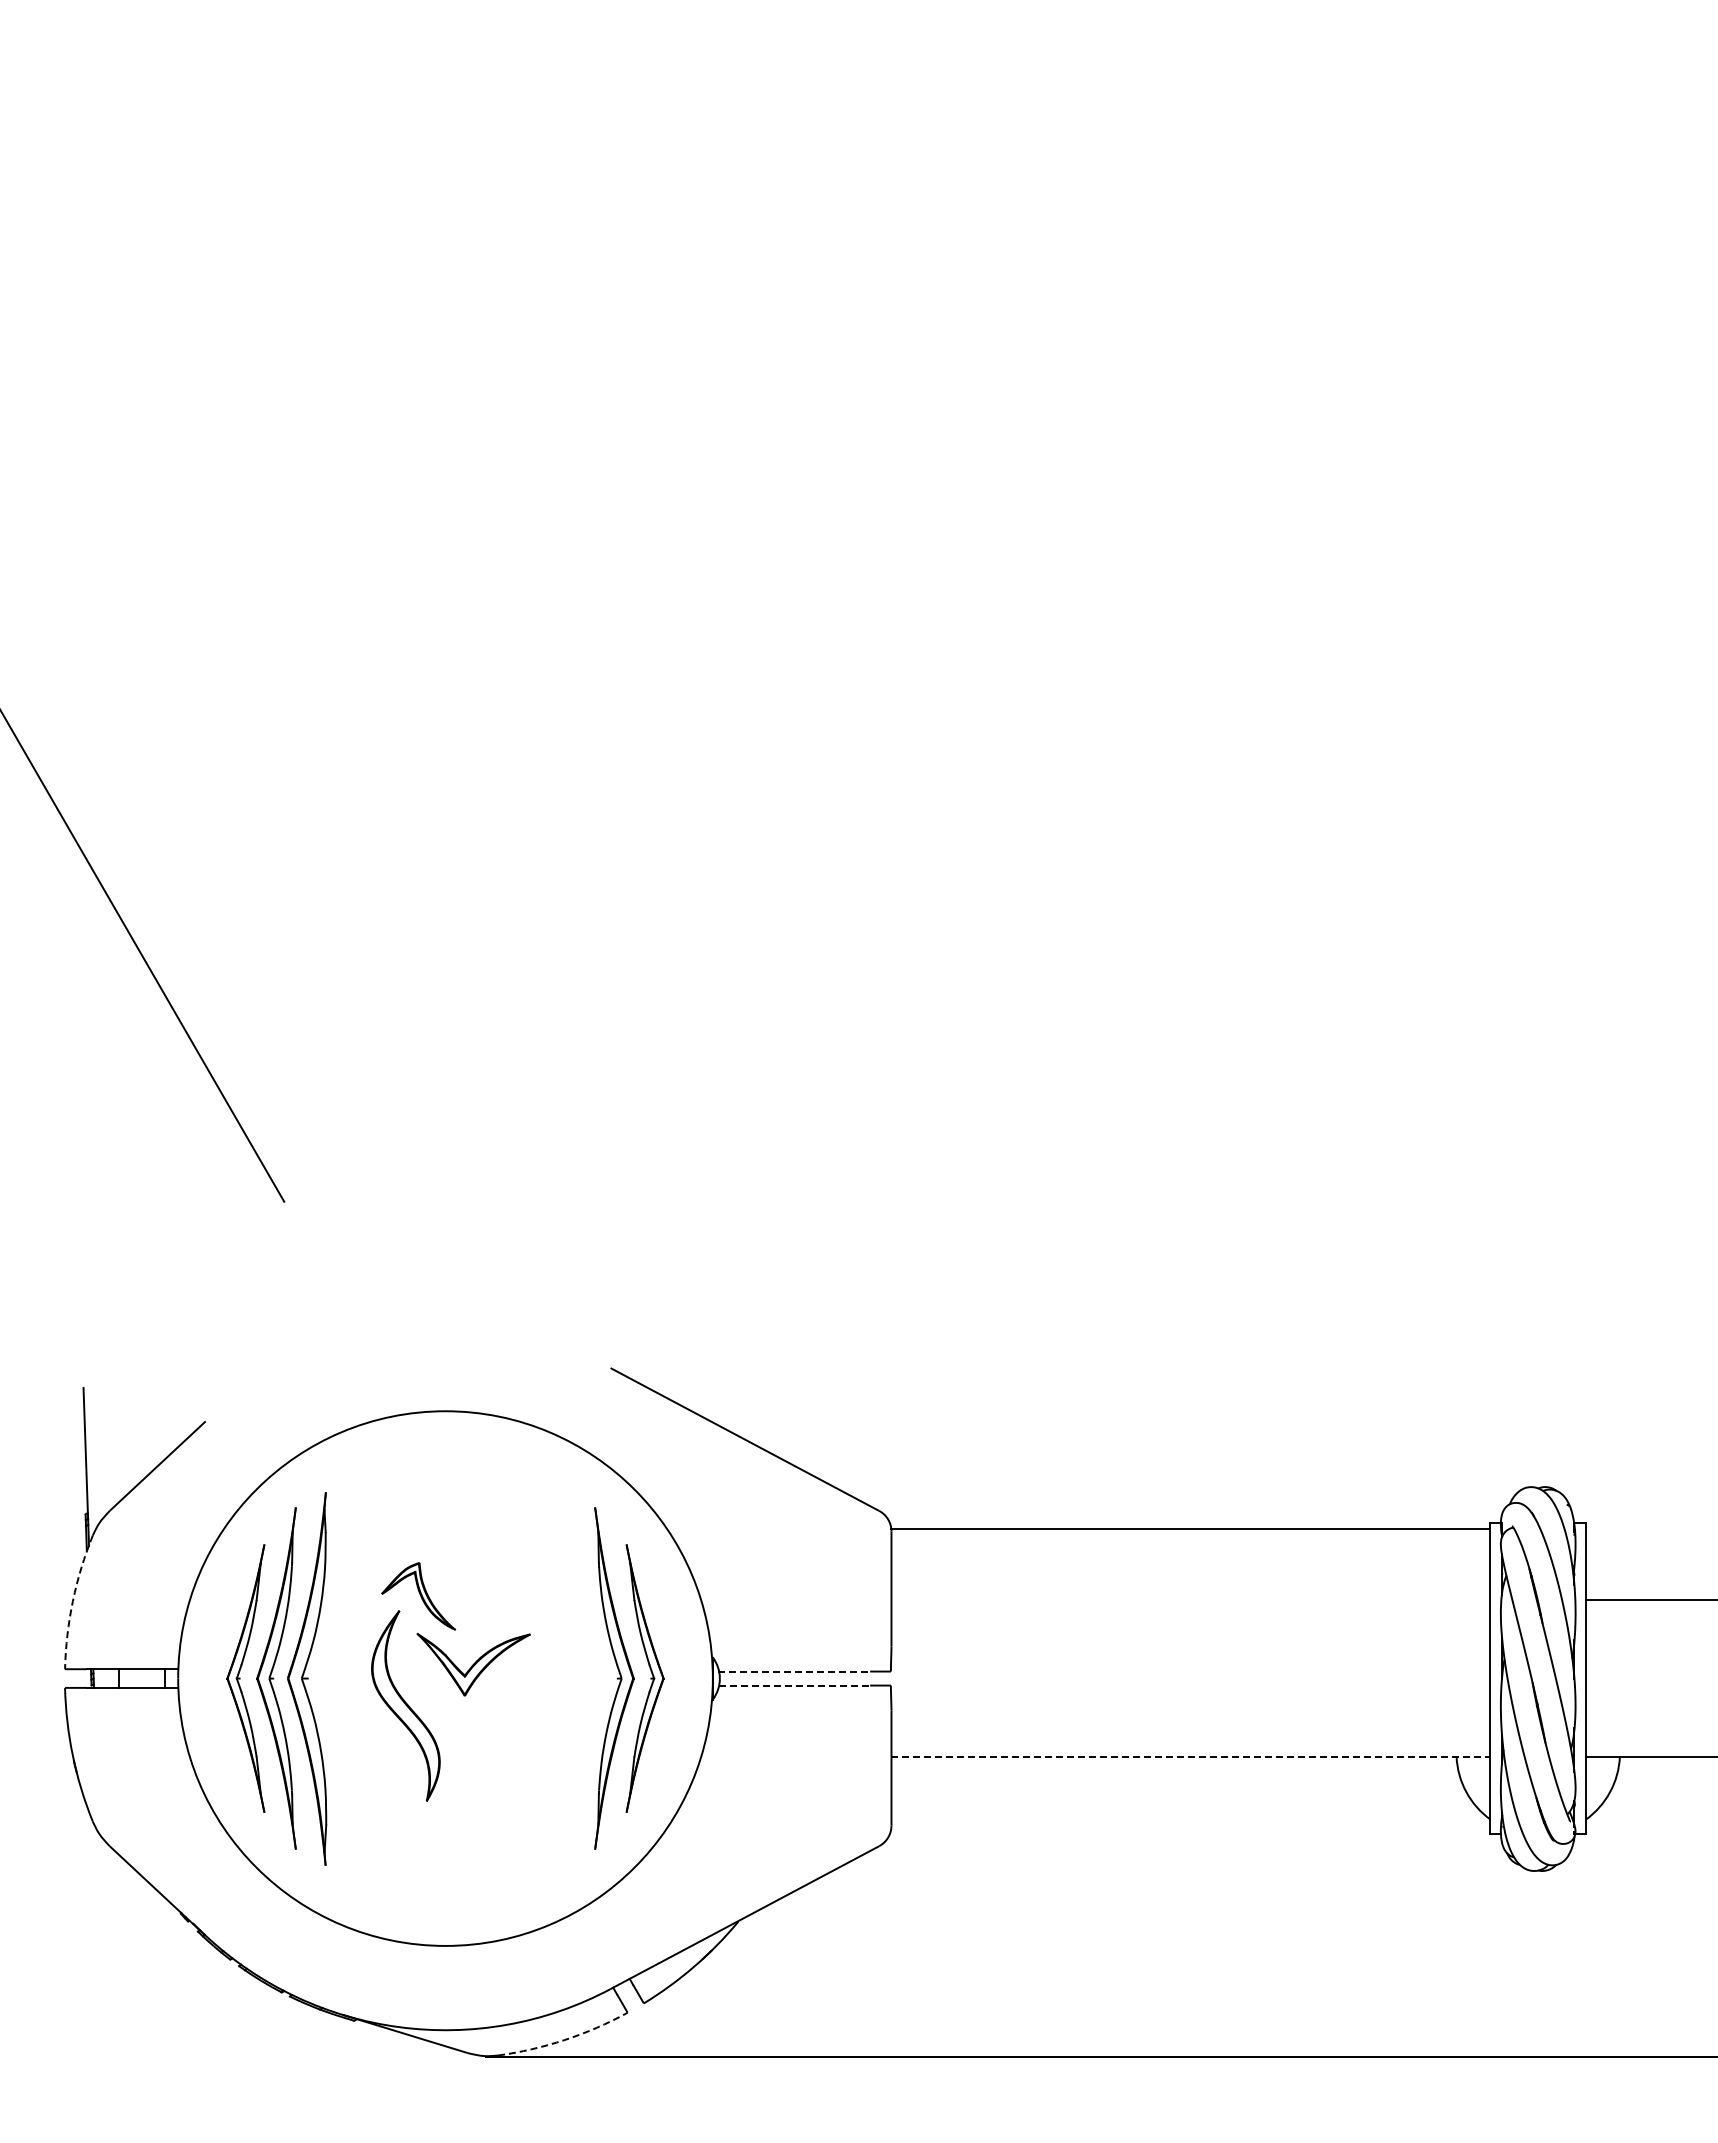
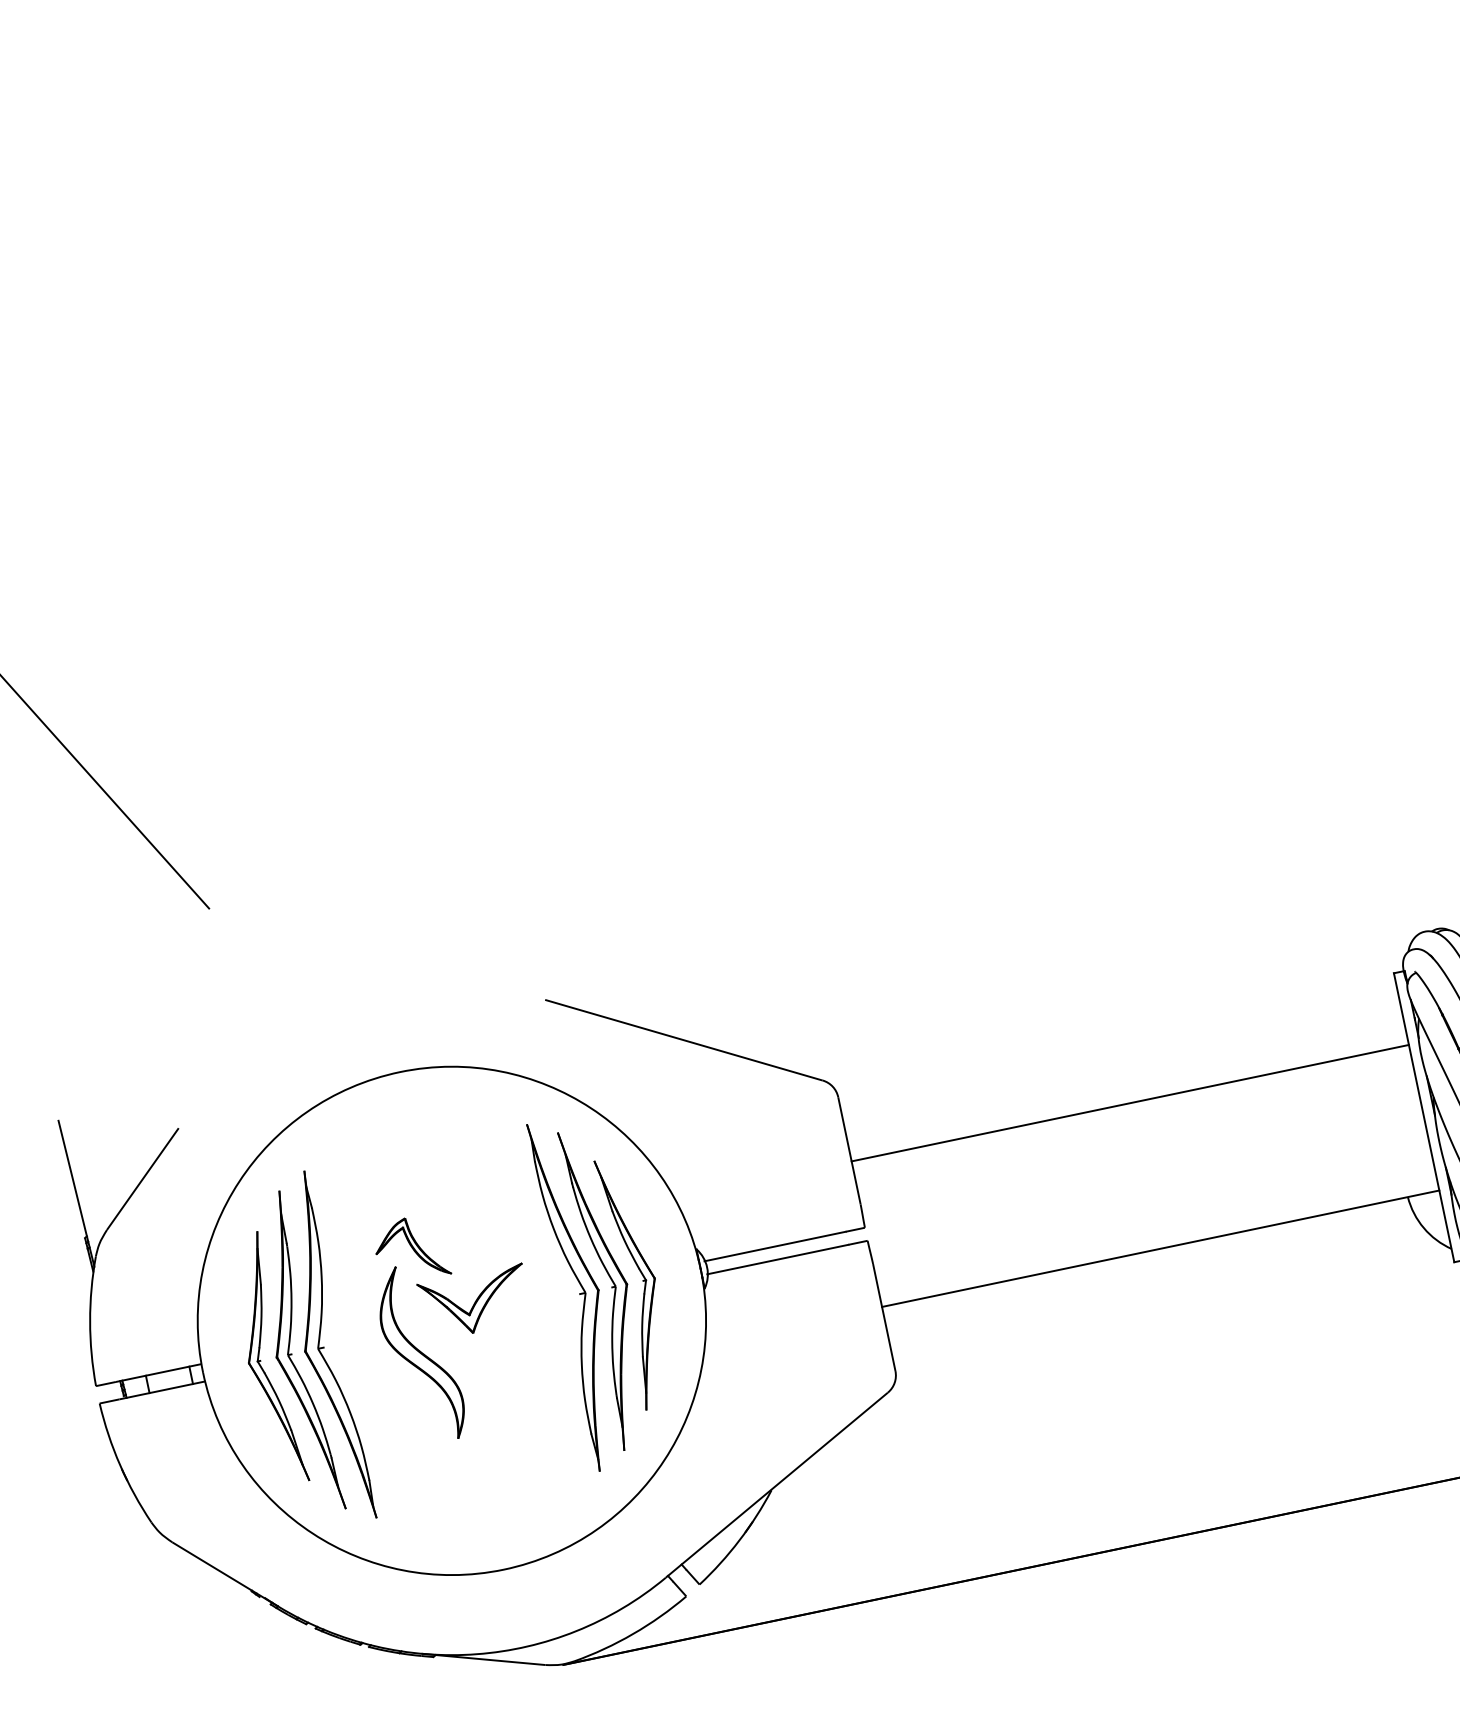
line: (1190, 1529) -> (1129, 1103), moved
arc: (72, 1601) -> (89, 1321), dashed -> solid
line: (794, 1671) -> (775, 1246), dashed -> solid
part: (583, 1678) -> (580, 1293), added
line: (794, 1685) -> (777, 1259), dashed -> solid
line: (1191, 1756) -> (1161, 1248), dashed -> solid
arc: (564, 2040) -> (632, 1634), dashed -> solid

